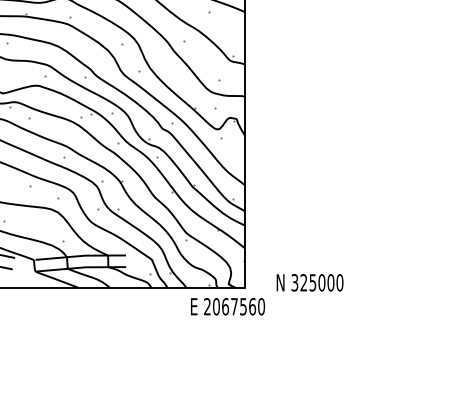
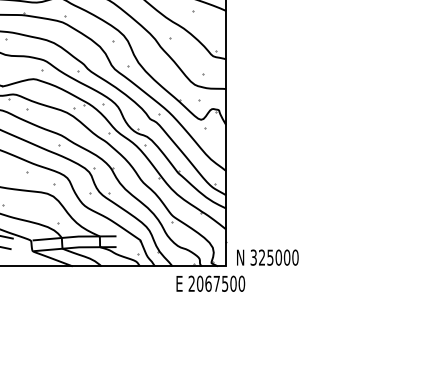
text: (309, 282) -> (267, 257), moved
text: (252, 306) -> (233, 283), 2067560 -> 2067500

